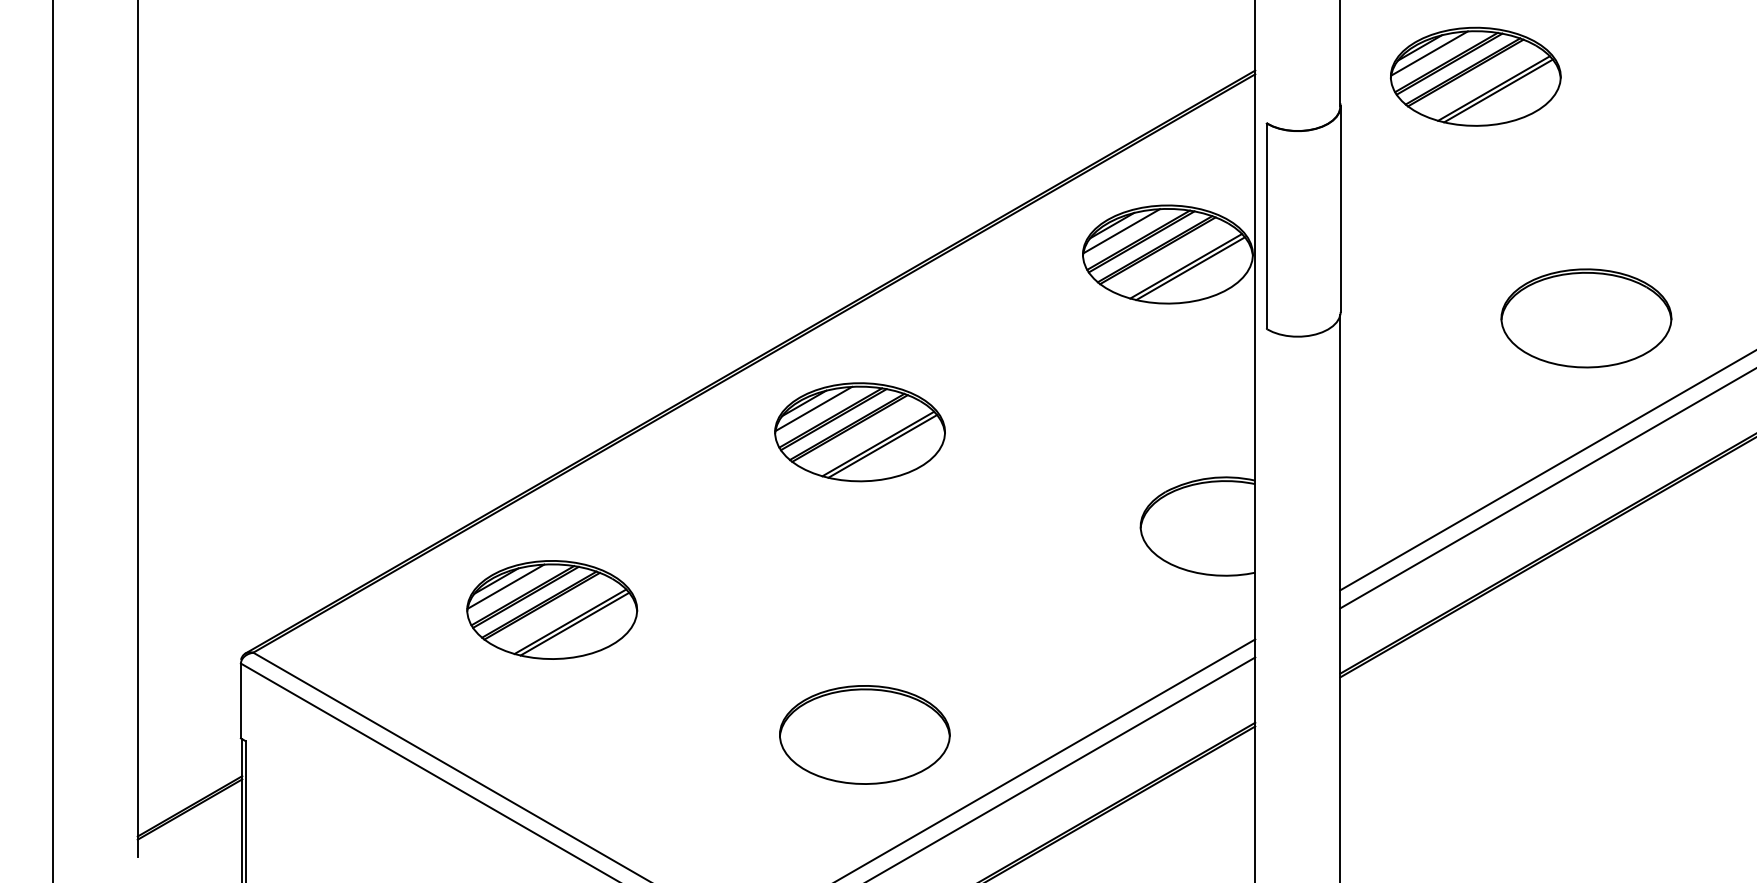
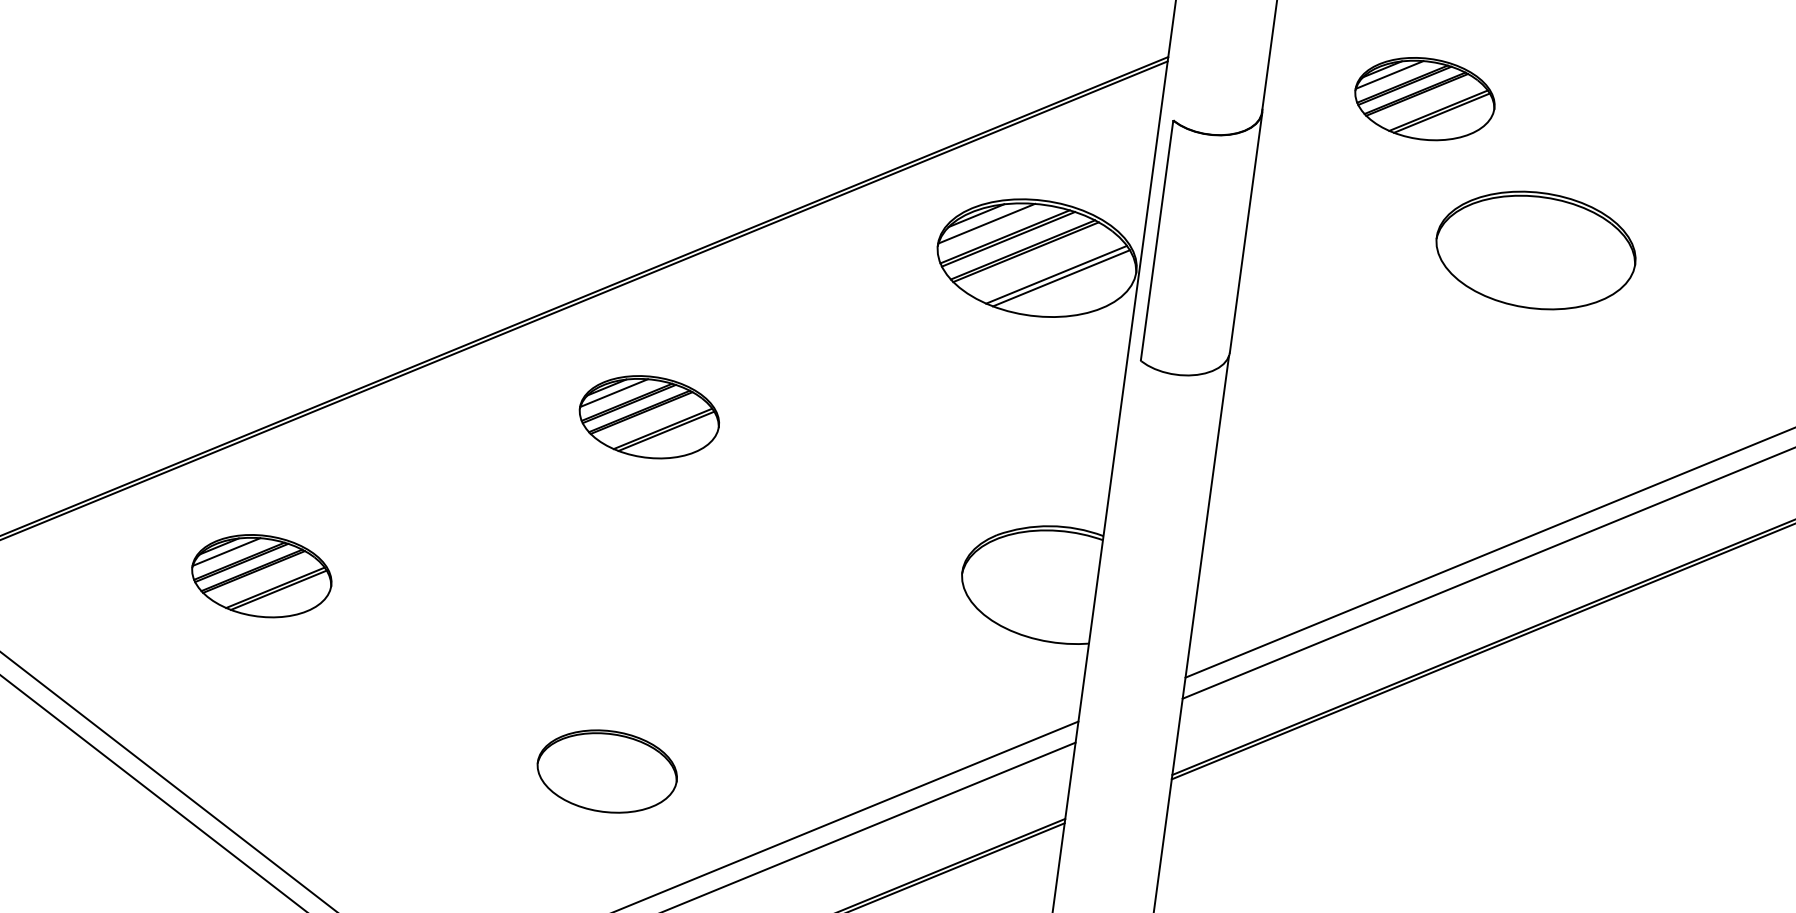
part: (1475, 76) -> (1424, 98), size x0.7
part: (1586, 318) -> (1536, 250), moved
part: (859, 432) -> (648, 417), size x0.7
part: (552, 609) -> (262, 575), size x0.7
part: (864, 734) -> (606, 770), size x0.7

